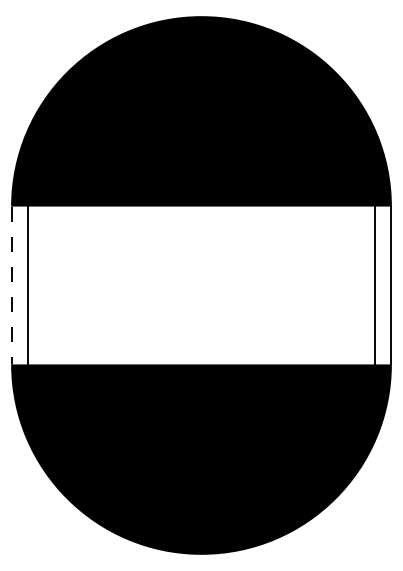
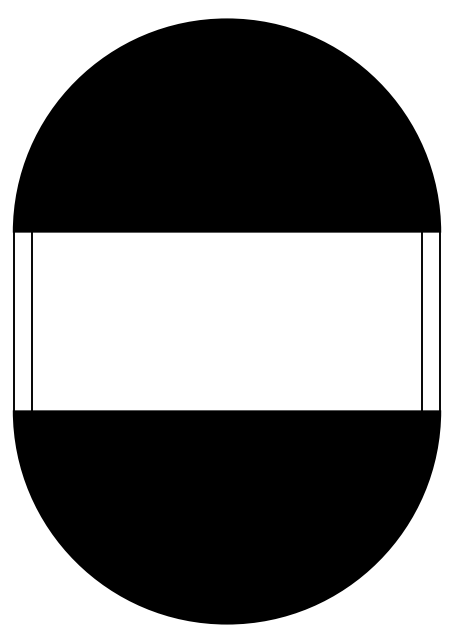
line: (12, 285) -> (14, 321), dashed -> solid

